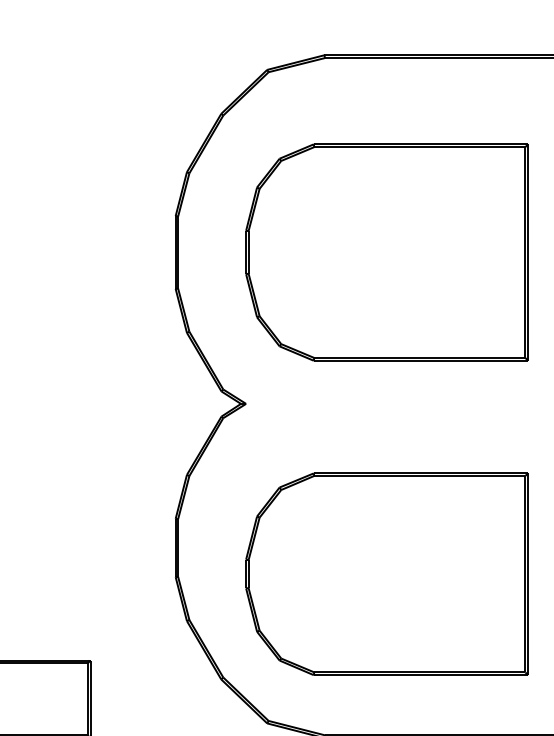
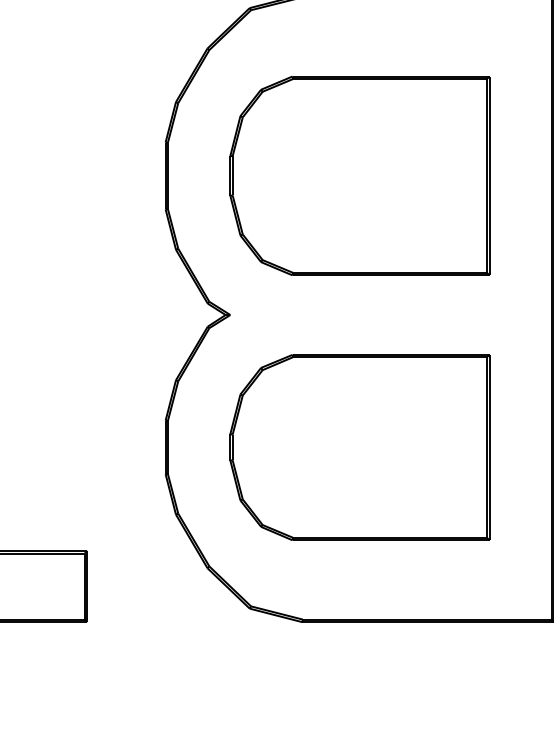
part: (386, 574) -> (359, 447), moved

